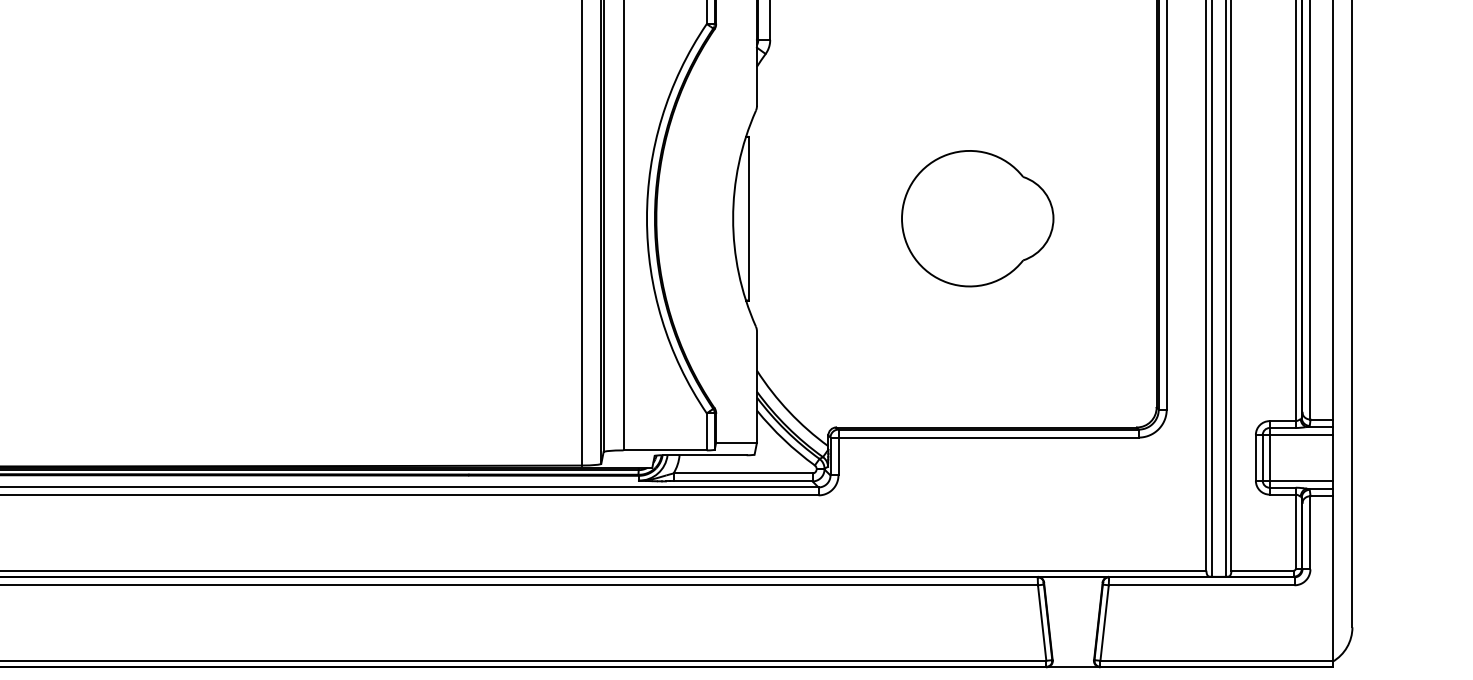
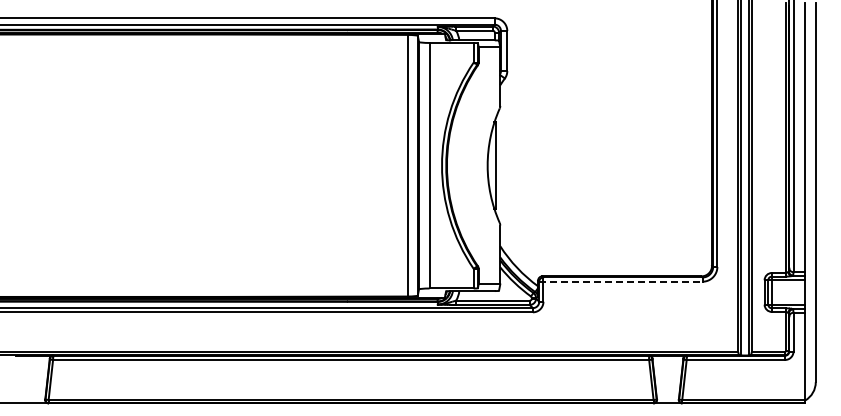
part: (978, 218) -> (617, 165), removed
line: (983, 437) -> (620, 281), solid -> dashed

